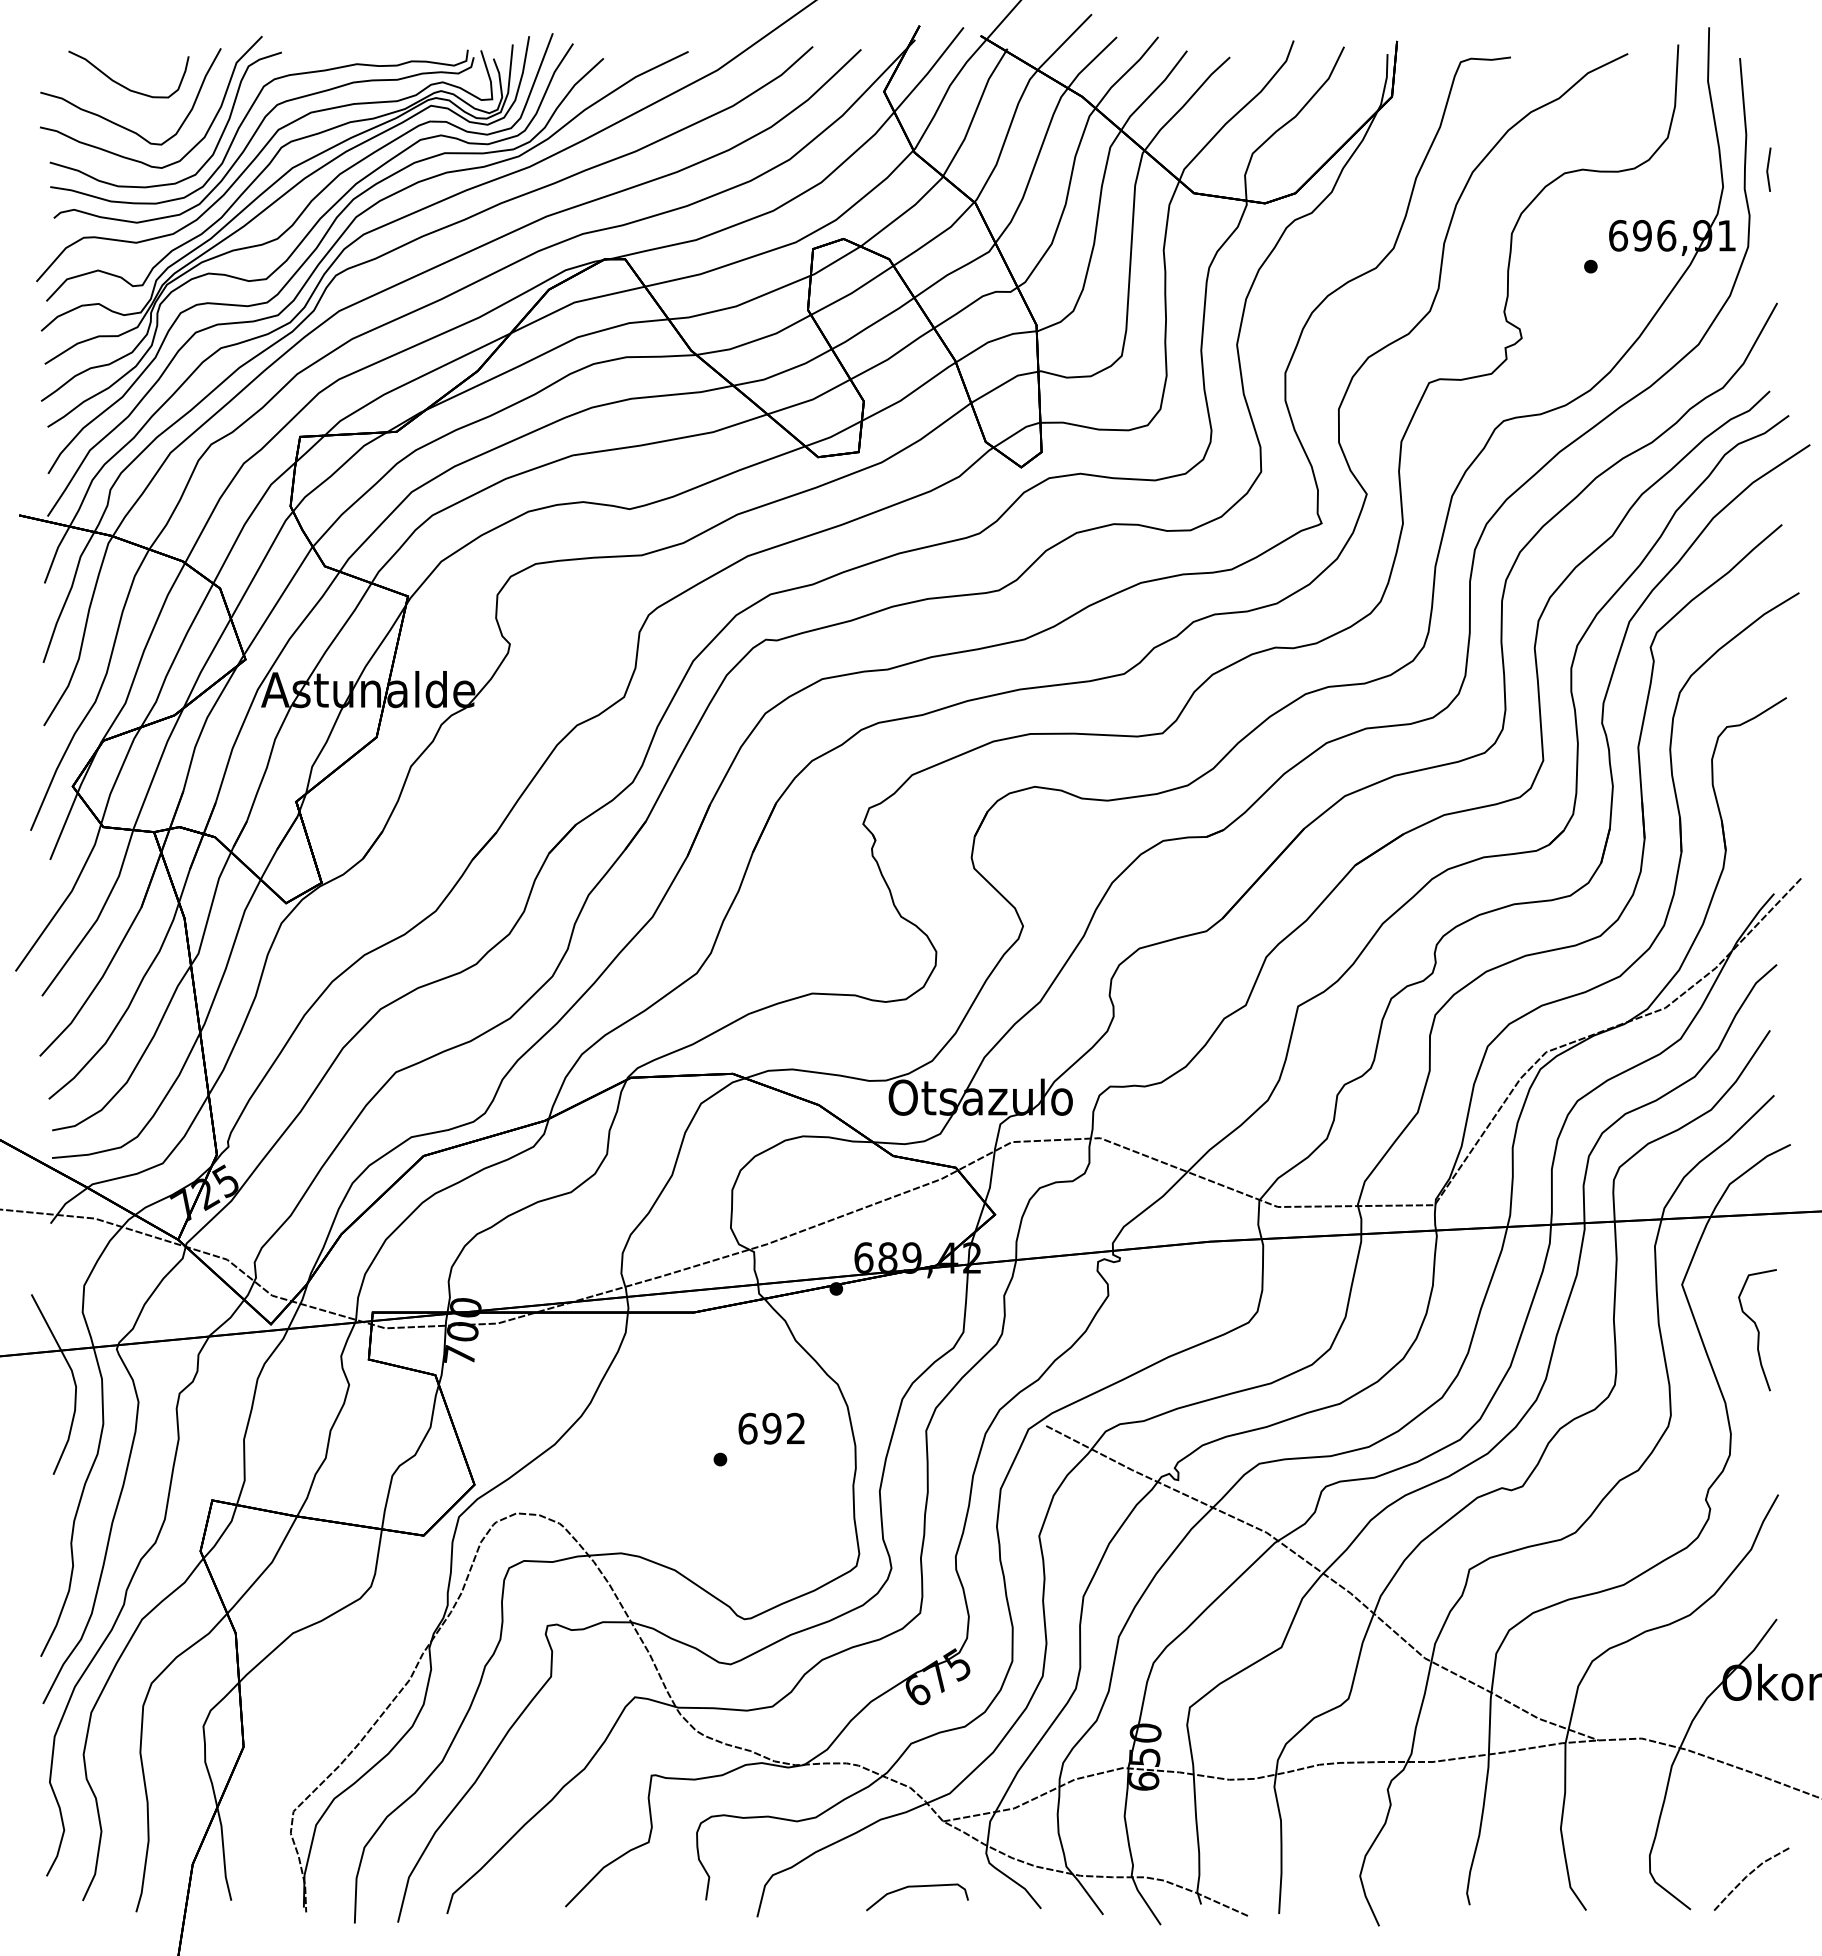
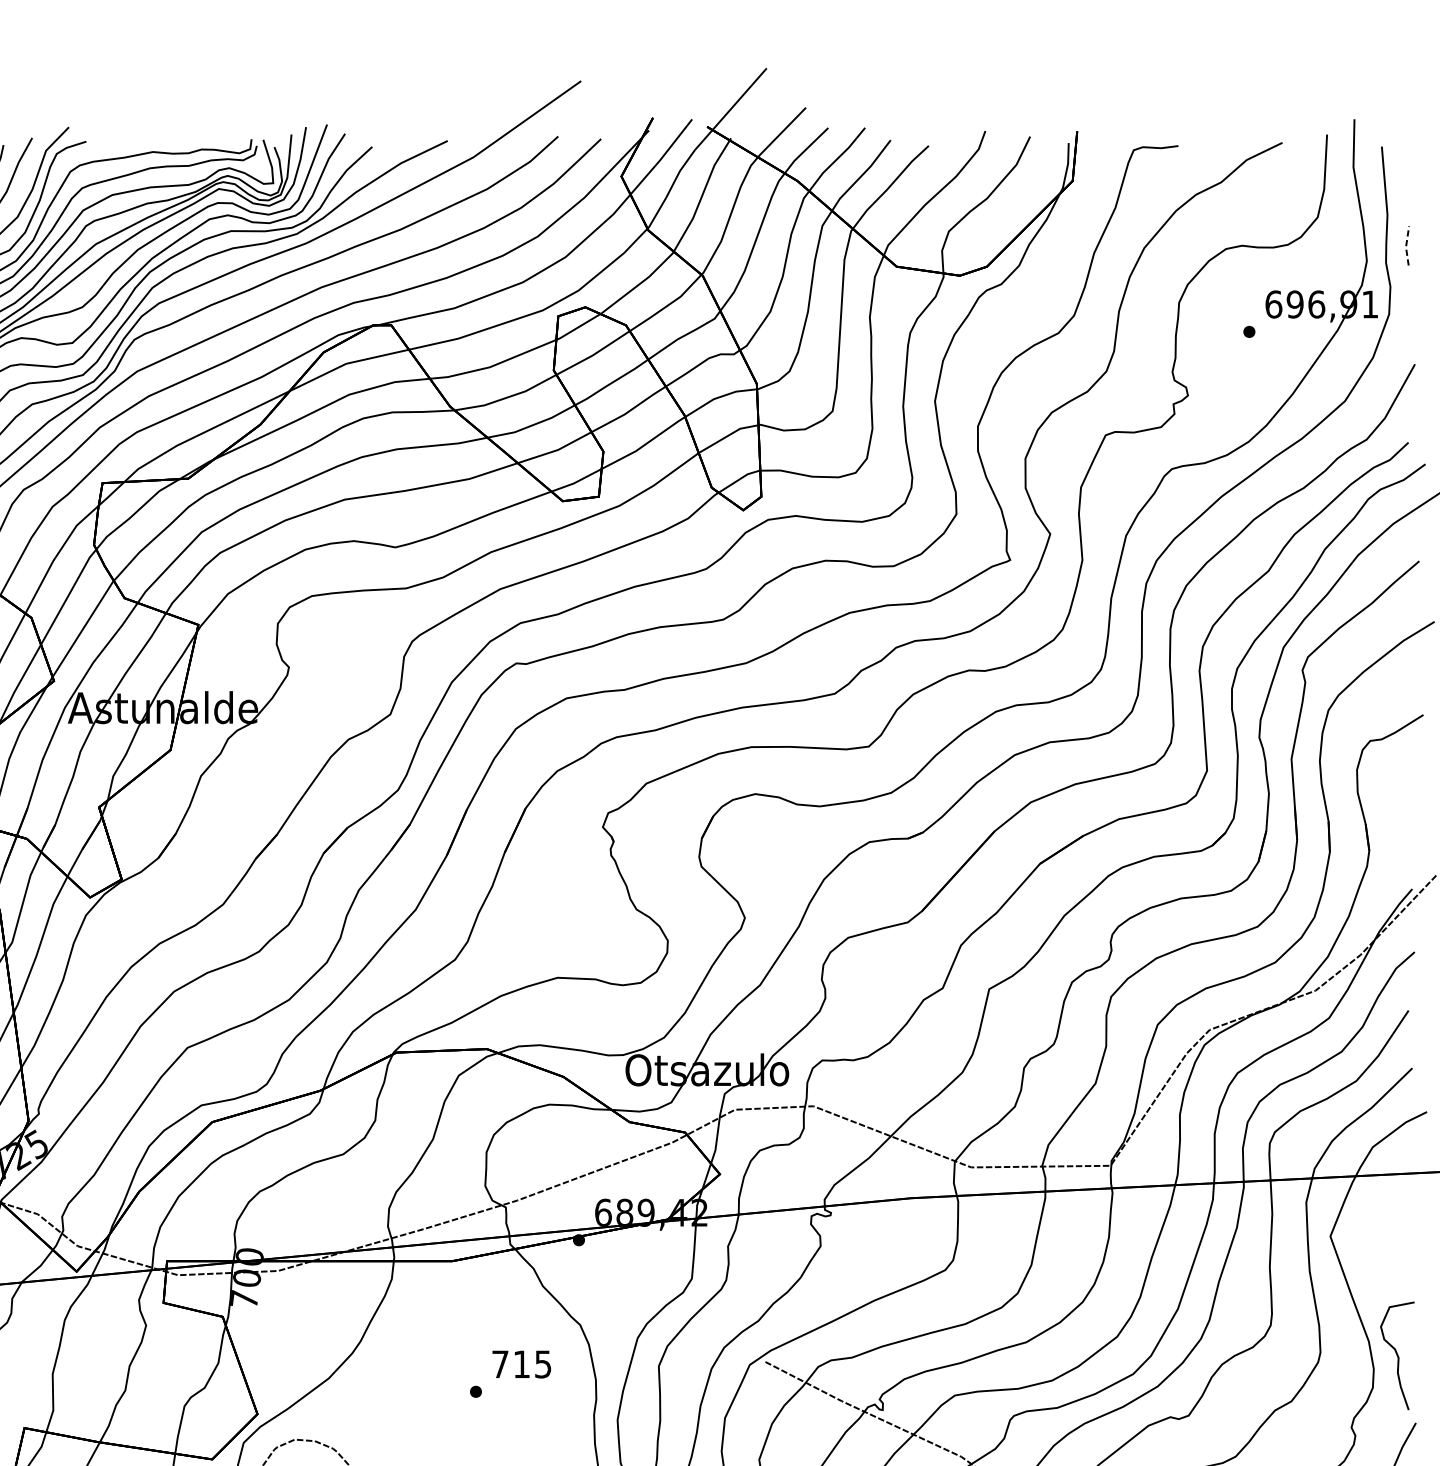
line: (1767, 169) -> (1406, 245), solid -> dashed
curve: (1757, 1330) -> (1397, 1356), moved
text: (771, 1428) -> (521, 1364), 692 -> 715

